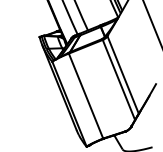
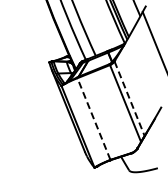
line: (123, 75) -> (129, 99), solid -> dashed
line: (85, 95) -> (93, 118), solid -> dashed

